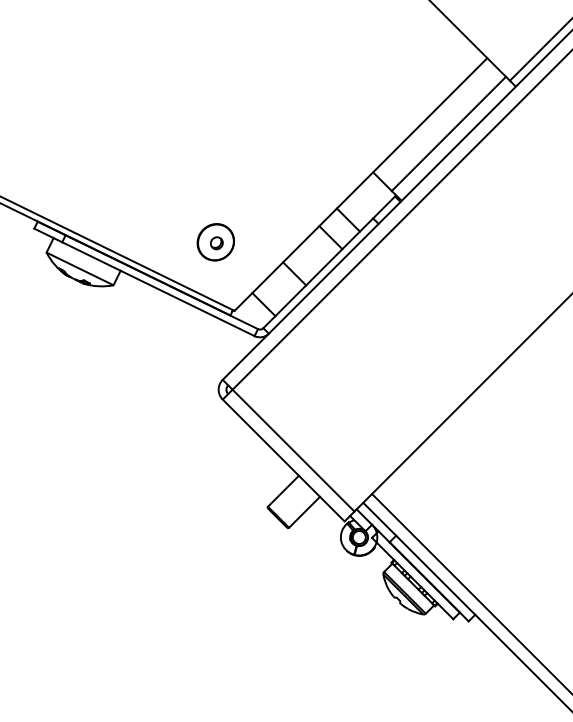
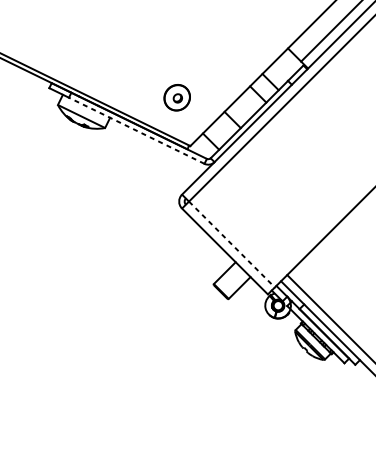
line: (157, 288) -> (136, 130), solid -> dashed
line: (293, 451) -> (231, 245), solid -> dashed

